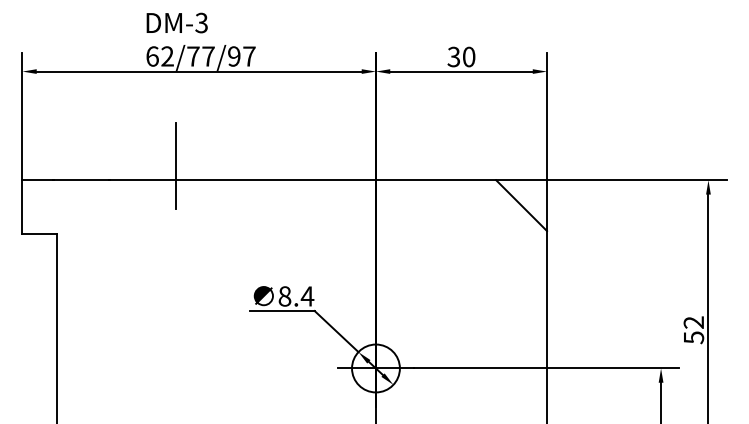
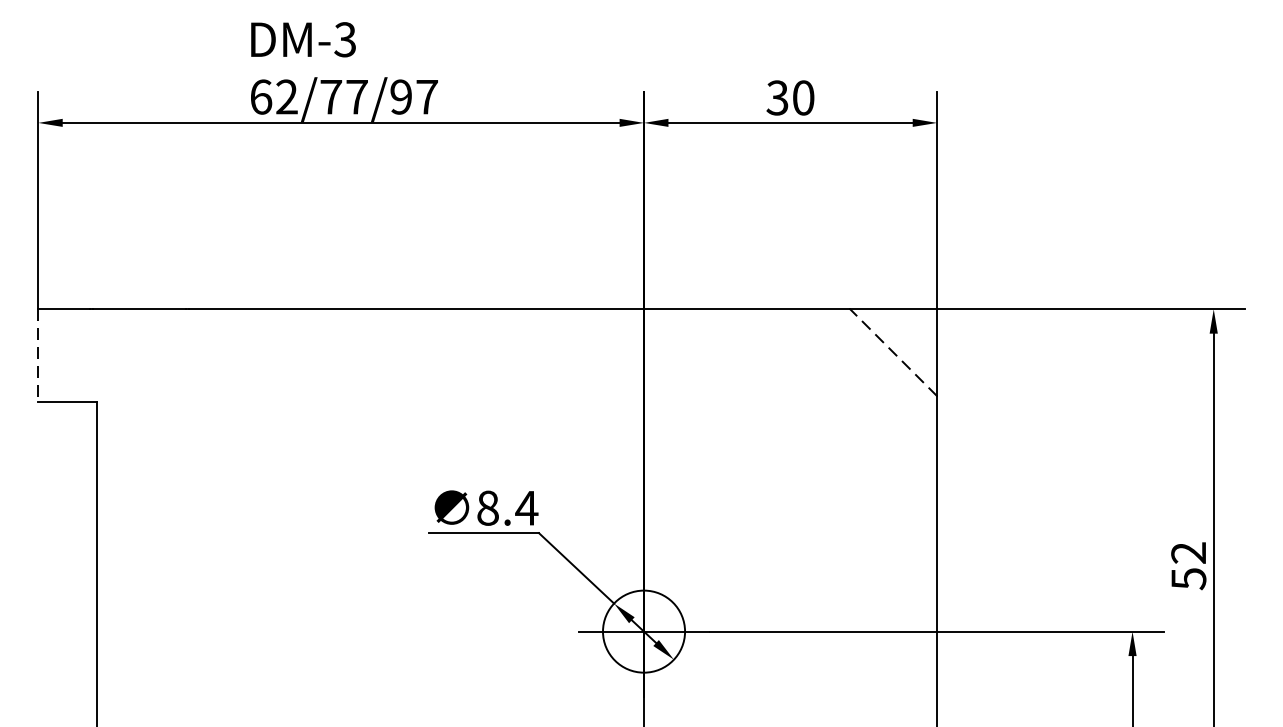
line: (176, 165) -> (302, 283), removed
line: (521, 205) -> (893, 352), solid -> dashed
line: (22, 207) -> (38, 355), solid -> dashed

